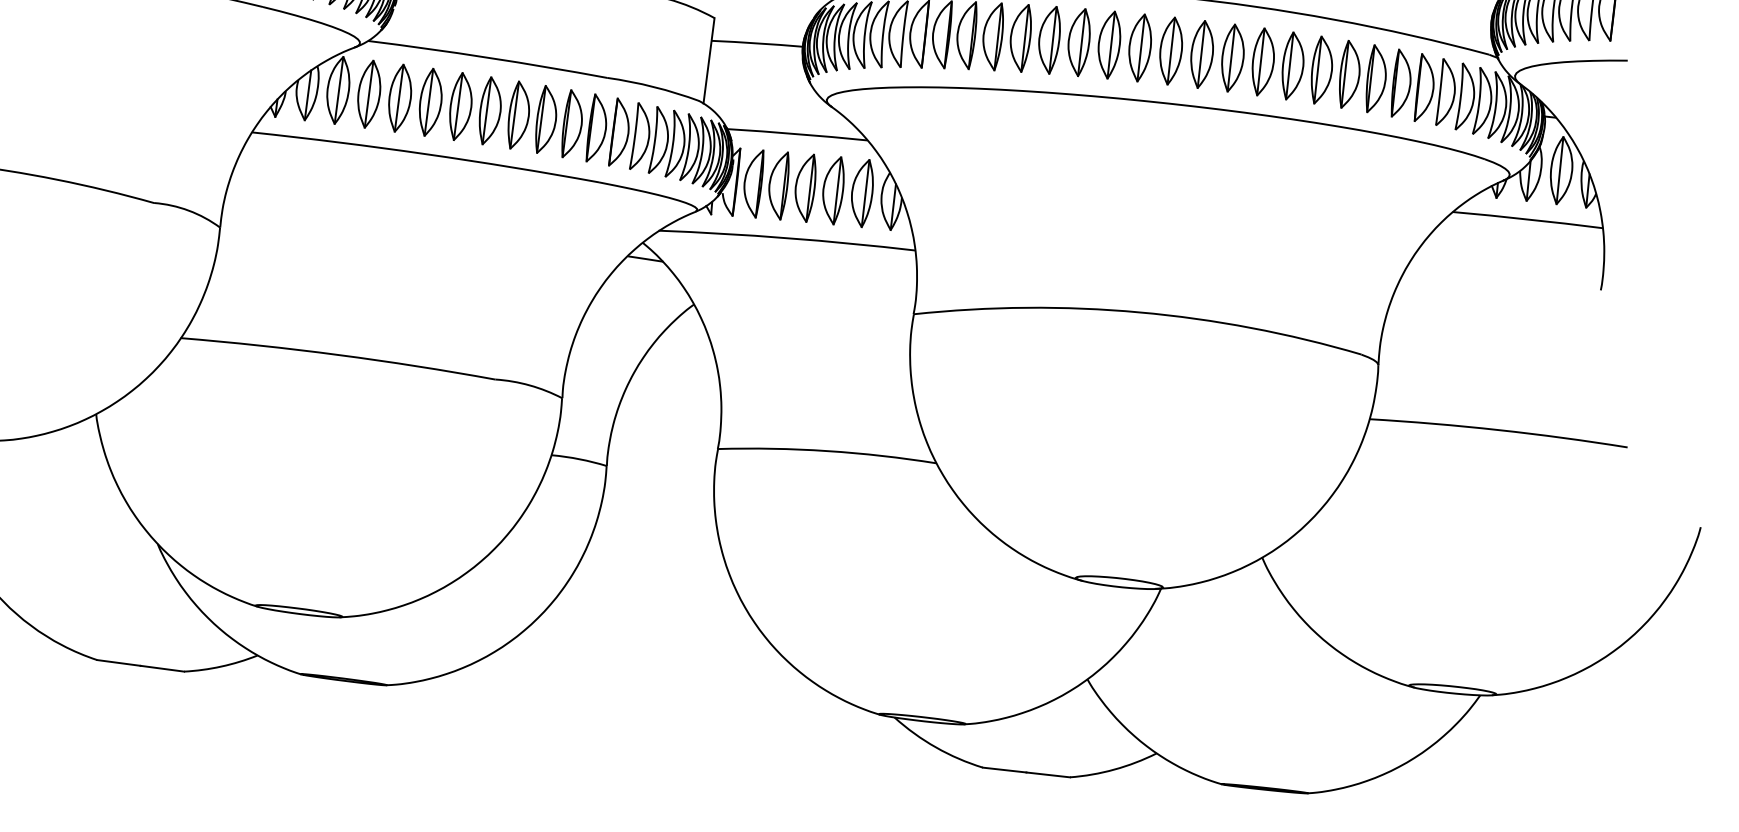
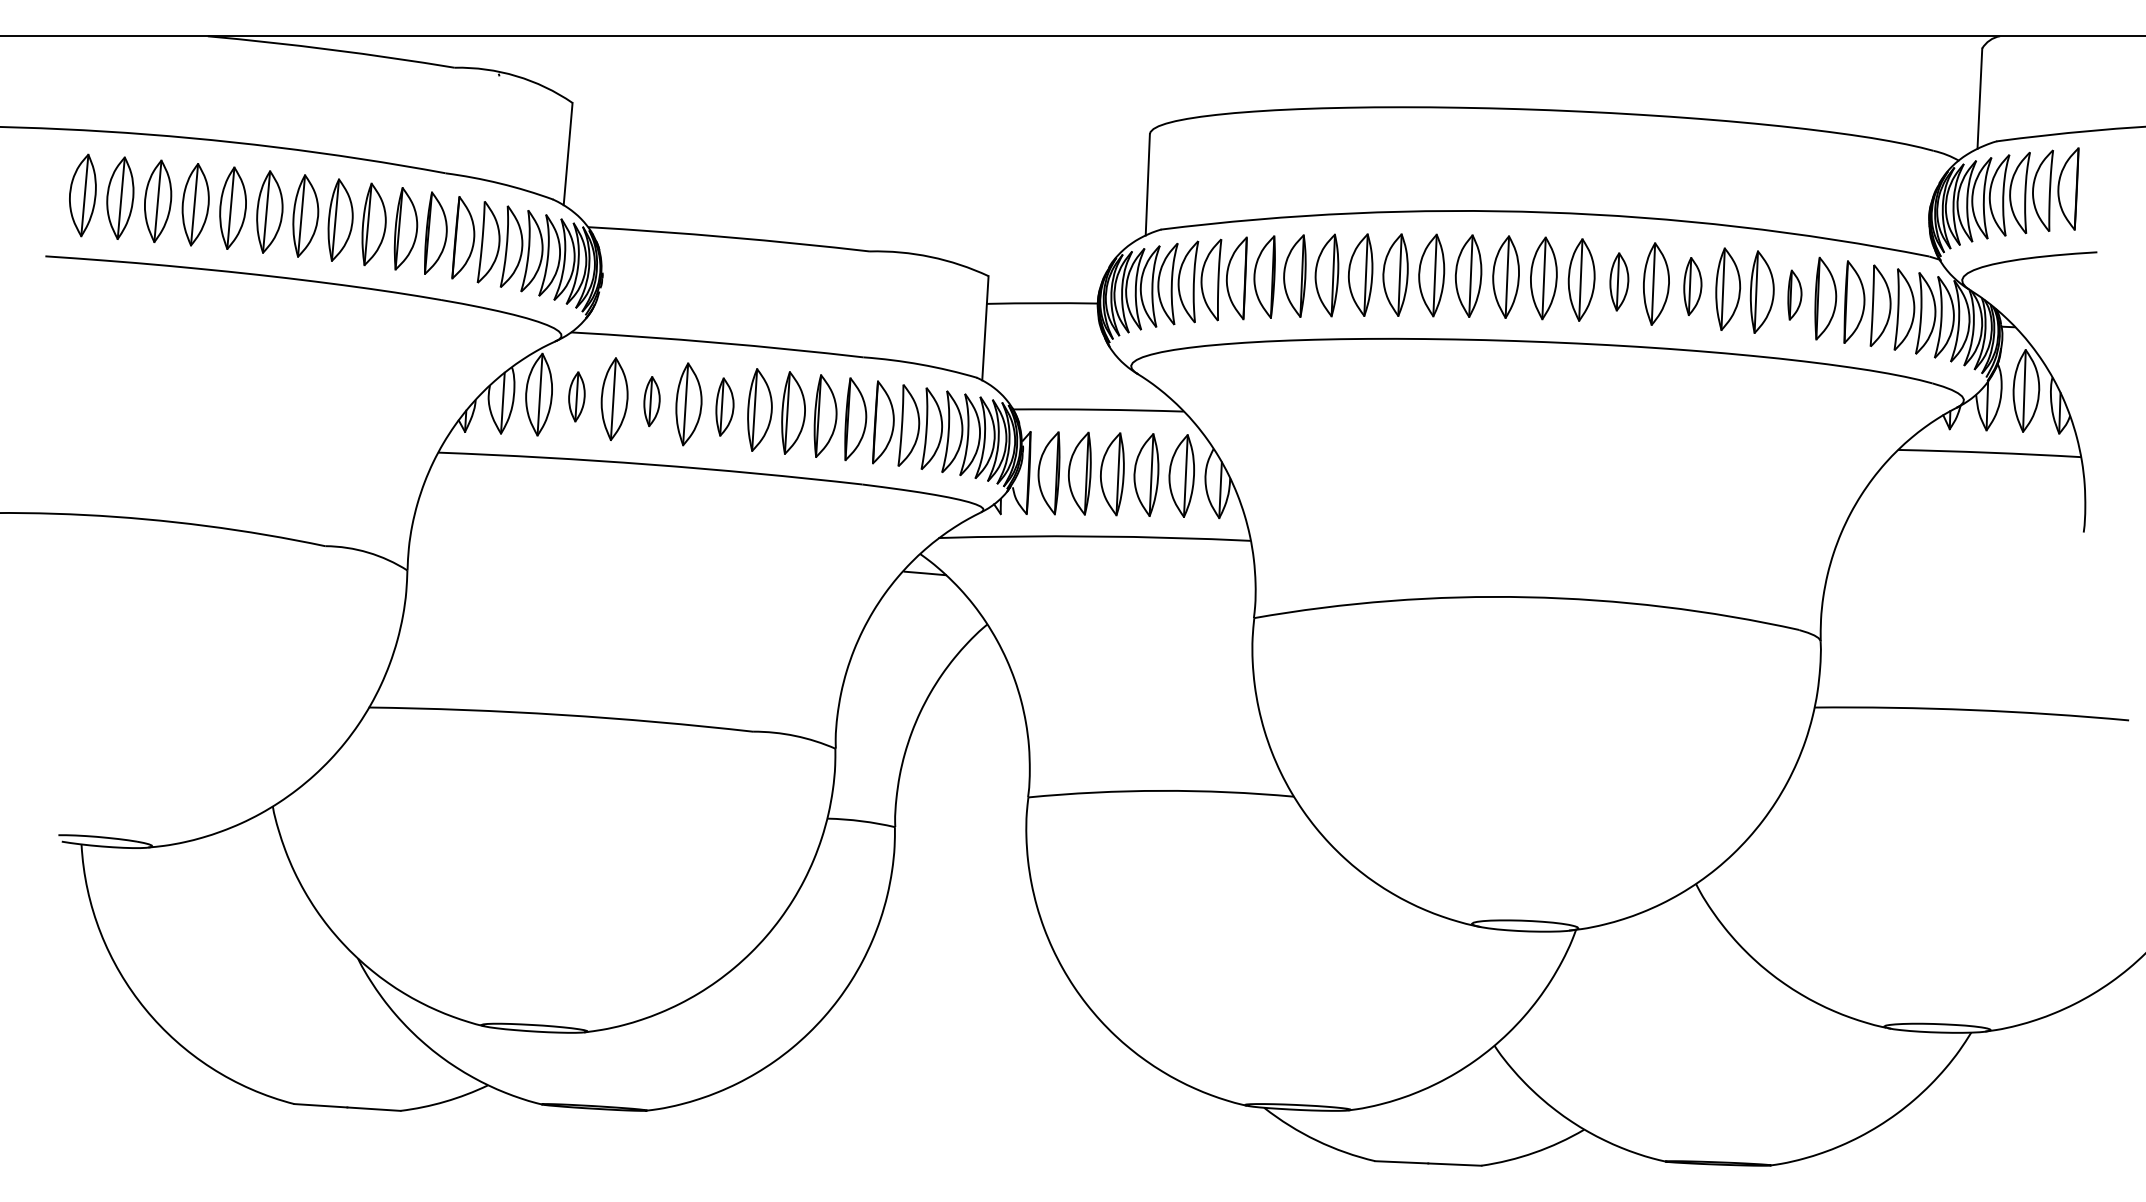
part: (1233, 57) -> (1619, 281), size x0.7
part: (1292, 66) -> (1692, 286), size x0.7
part: (1376, 78) -> (1794, 294), size x0.6
part: (368, 93) -> (576, 396), size x0.6
part: (430, 102) -> (651, 401), size x0.6
part: (490, 110) -> (724, 406), size x0.7

